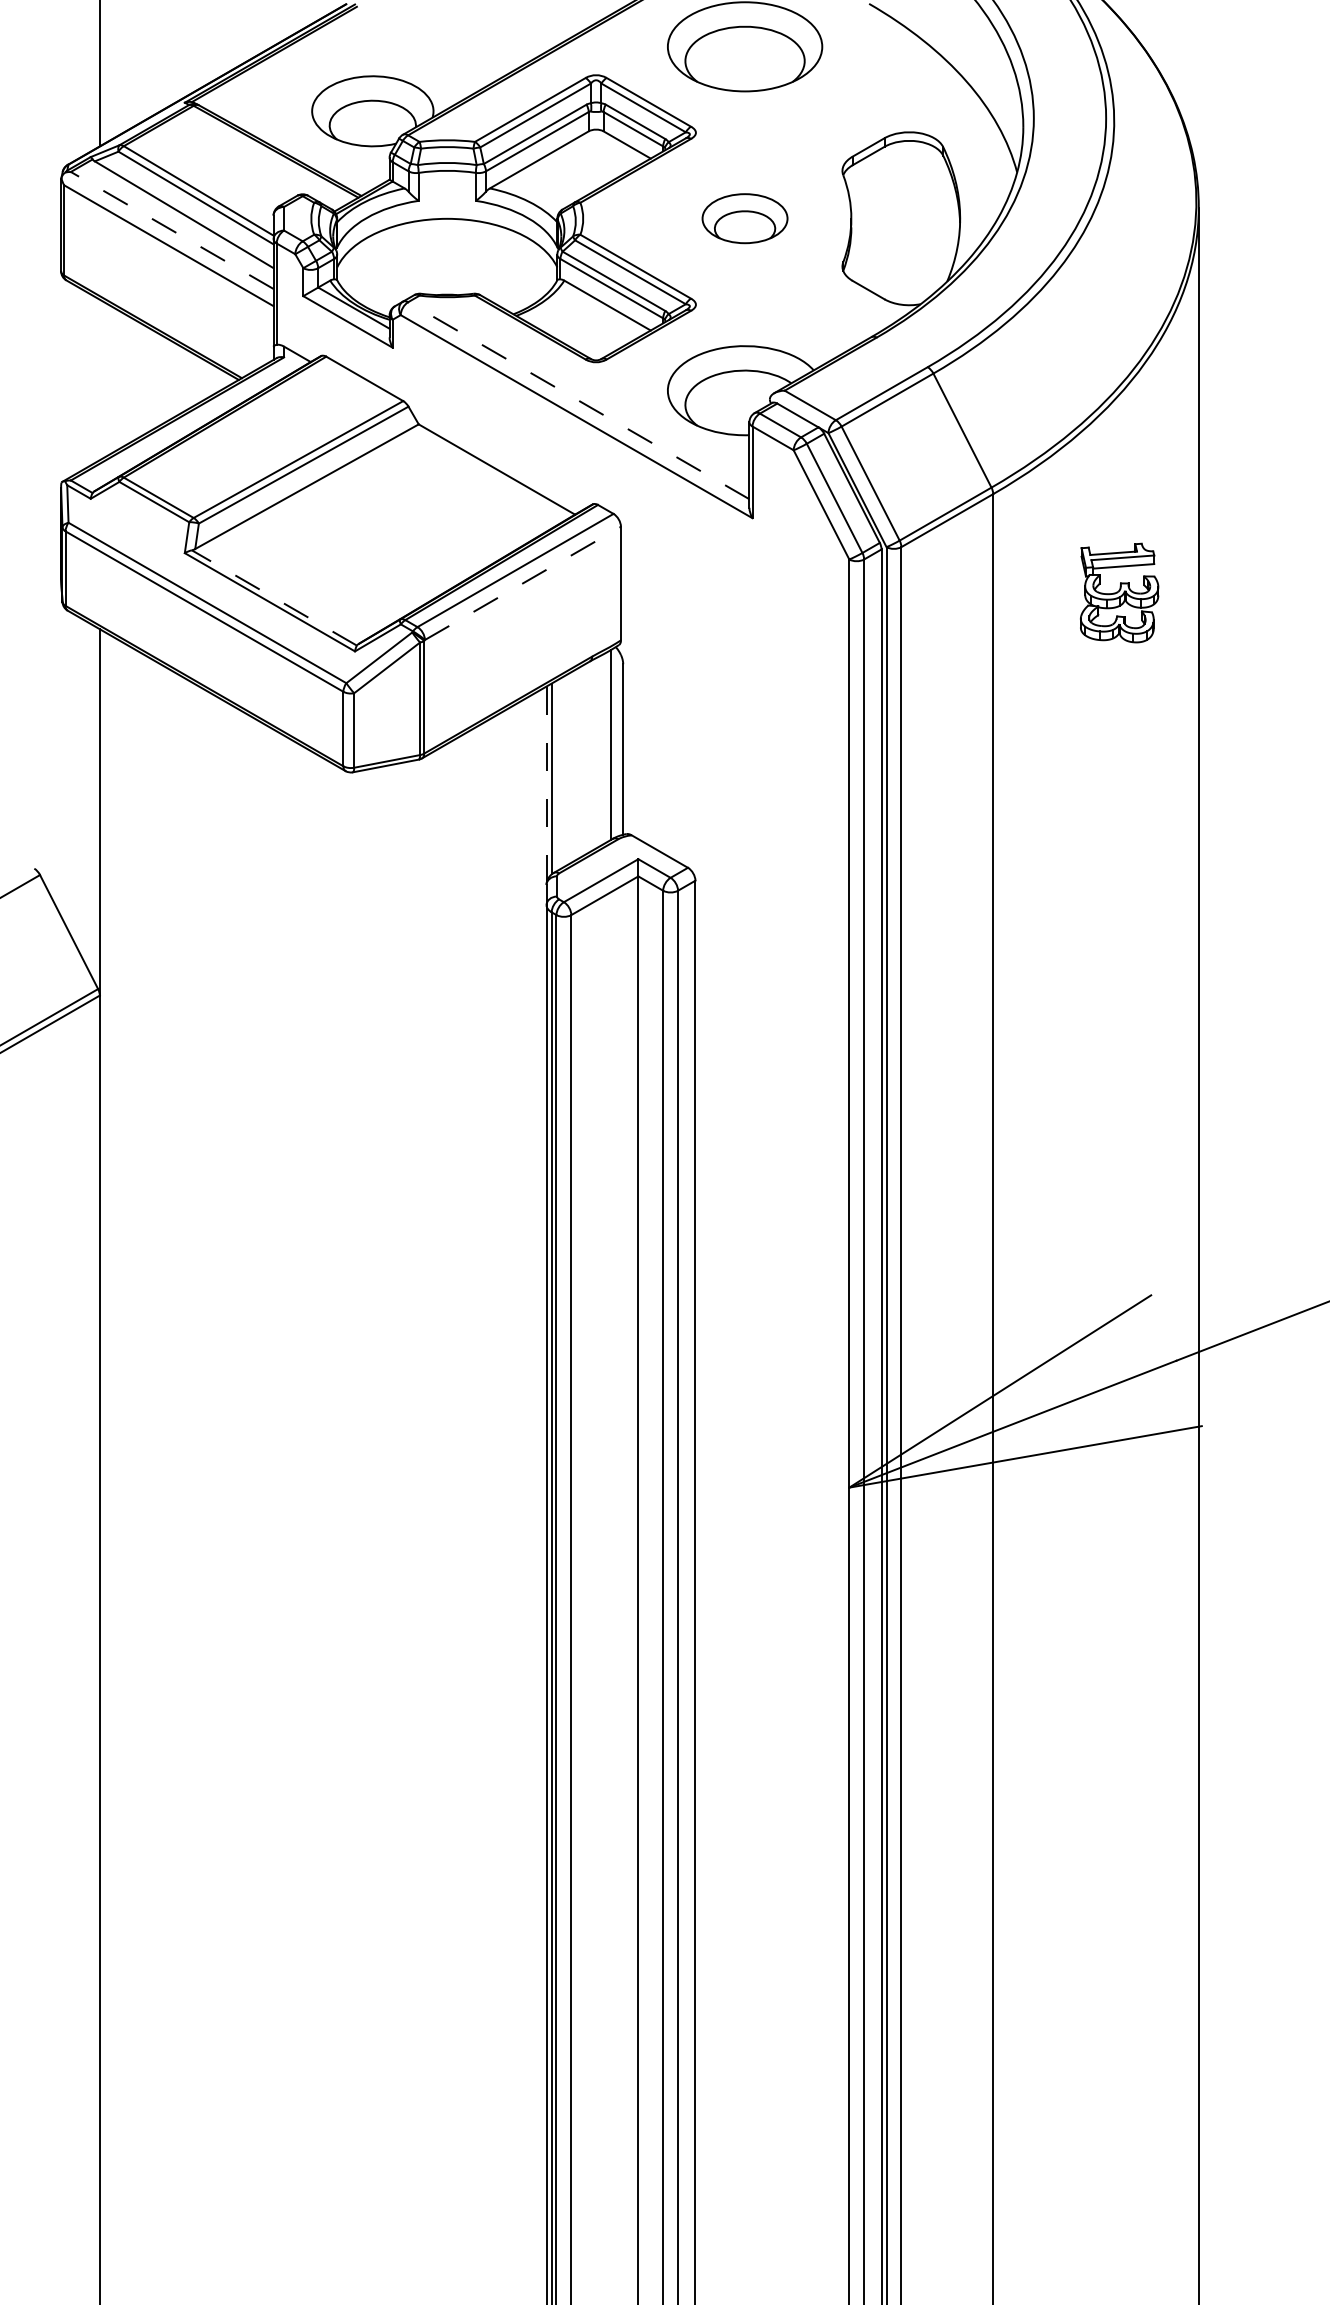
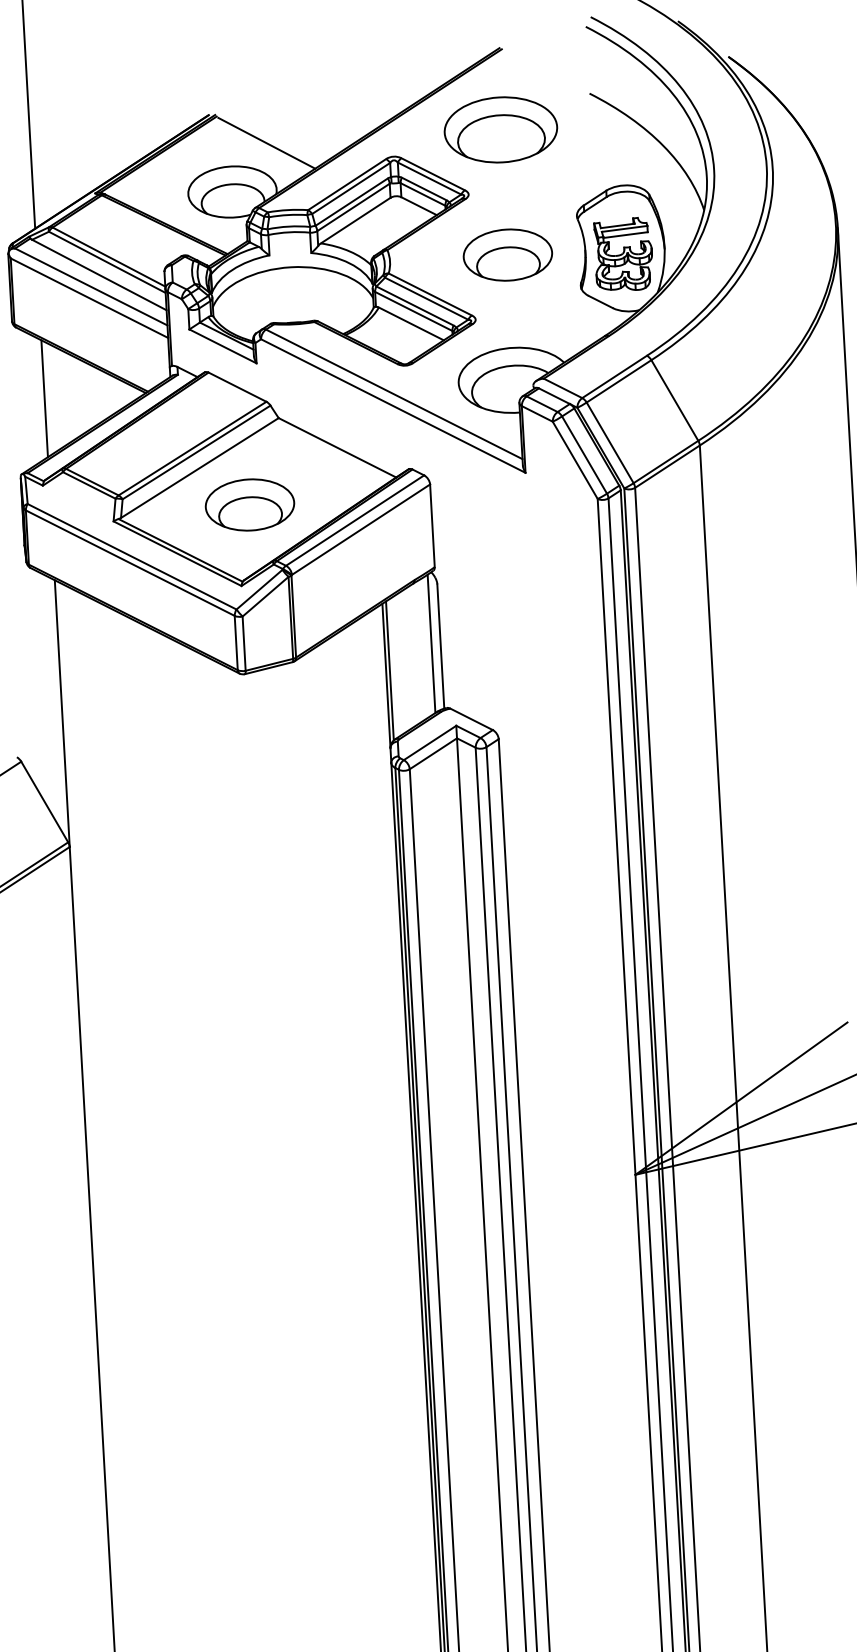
line: (423, 46) -> (266, 142), added
part: (744, 218) -> (507, 254), size x1.43
line: (171, 230) -> (90, 287), dashed -> solid
line: (99, 379) -> (44, 398), added
line: (578, 400) -> (394, 394), dashed -> solid
part: (372, 541) -> (249, 505), added
line: (523, 583) -> (361, 529), dashed -> solid
part: (1119, 592) -> (623, 254), moved
line: (273, 597) -> (179, 550), dashed -> solid
line: (546, 786) -> (386, 676), dashed -> solid

